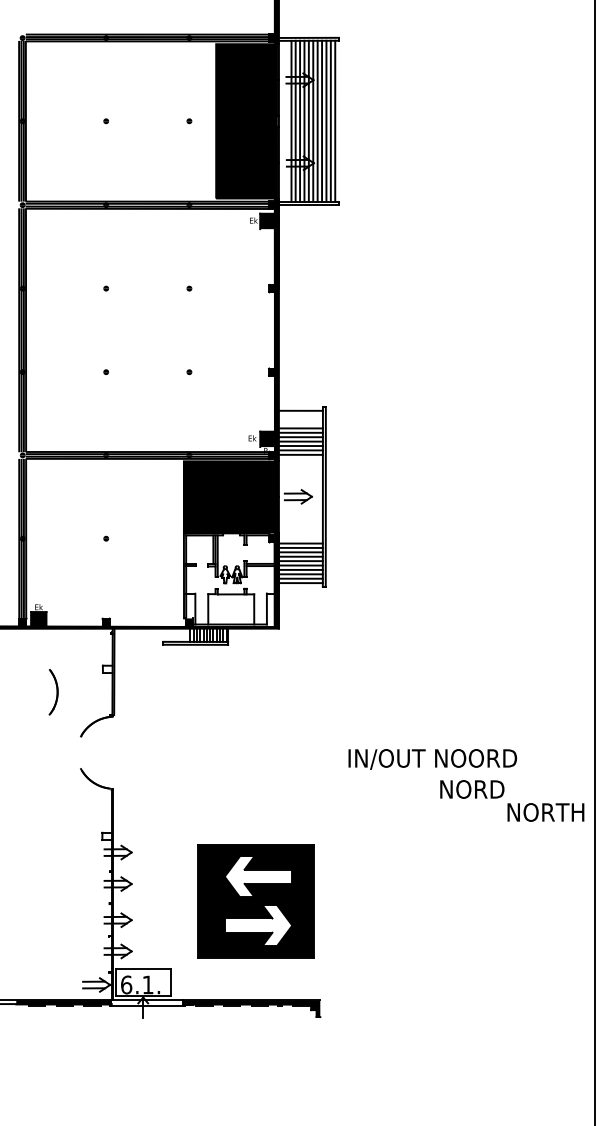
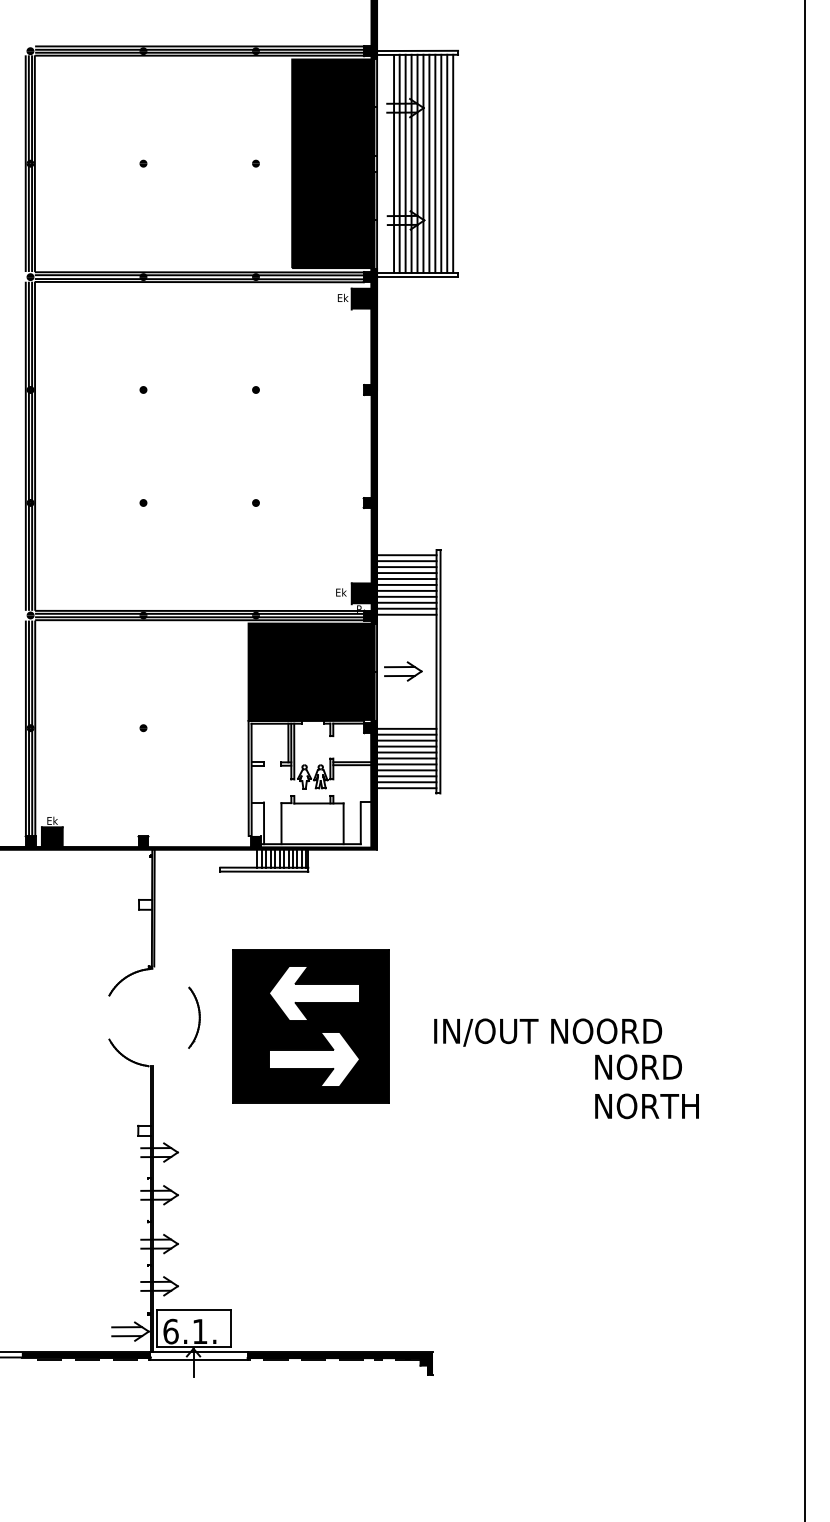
line: (300, 415) -> (406, 561), added
line: (300, 419) -> (406, 567), added
line: (300, 424) -> (406, 573), added
line: (300, 538) -> (406, 728), added
part: (53, 692) -> (194, 1017), moved
text: (433, 759) -> (548, 1032), moved
text: (545, 812) -> (646, 1106), moved
part: (255, 901) -> (310, 1026), moved

